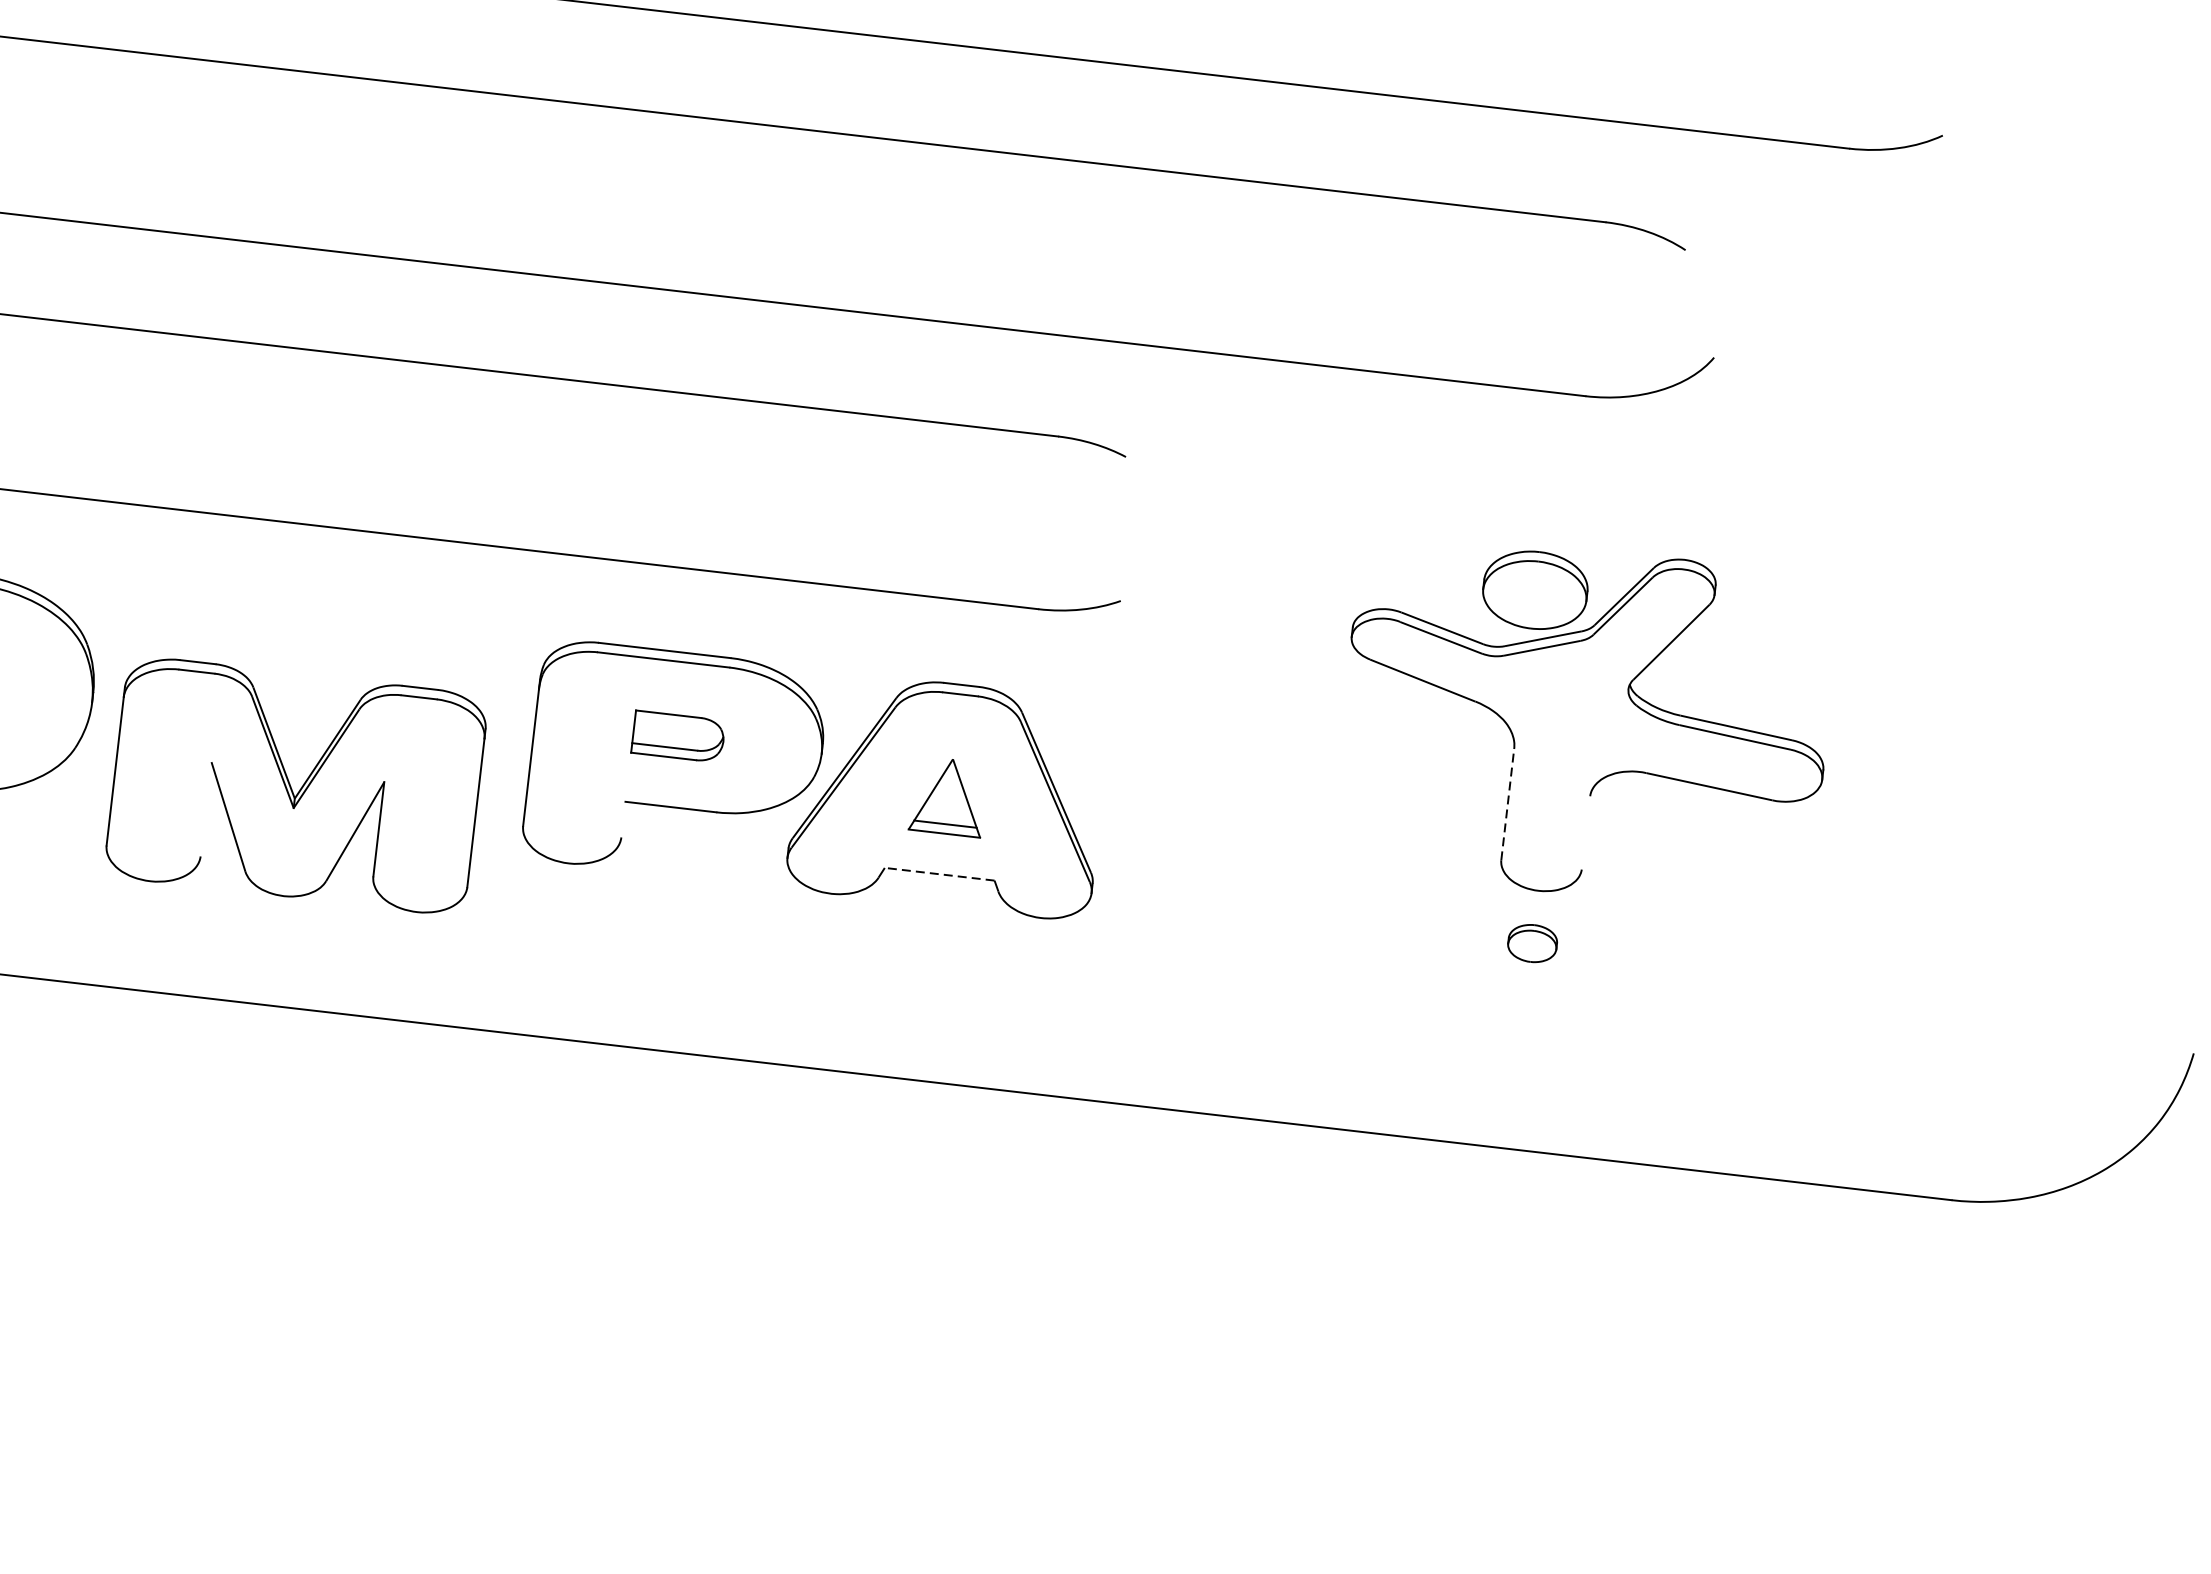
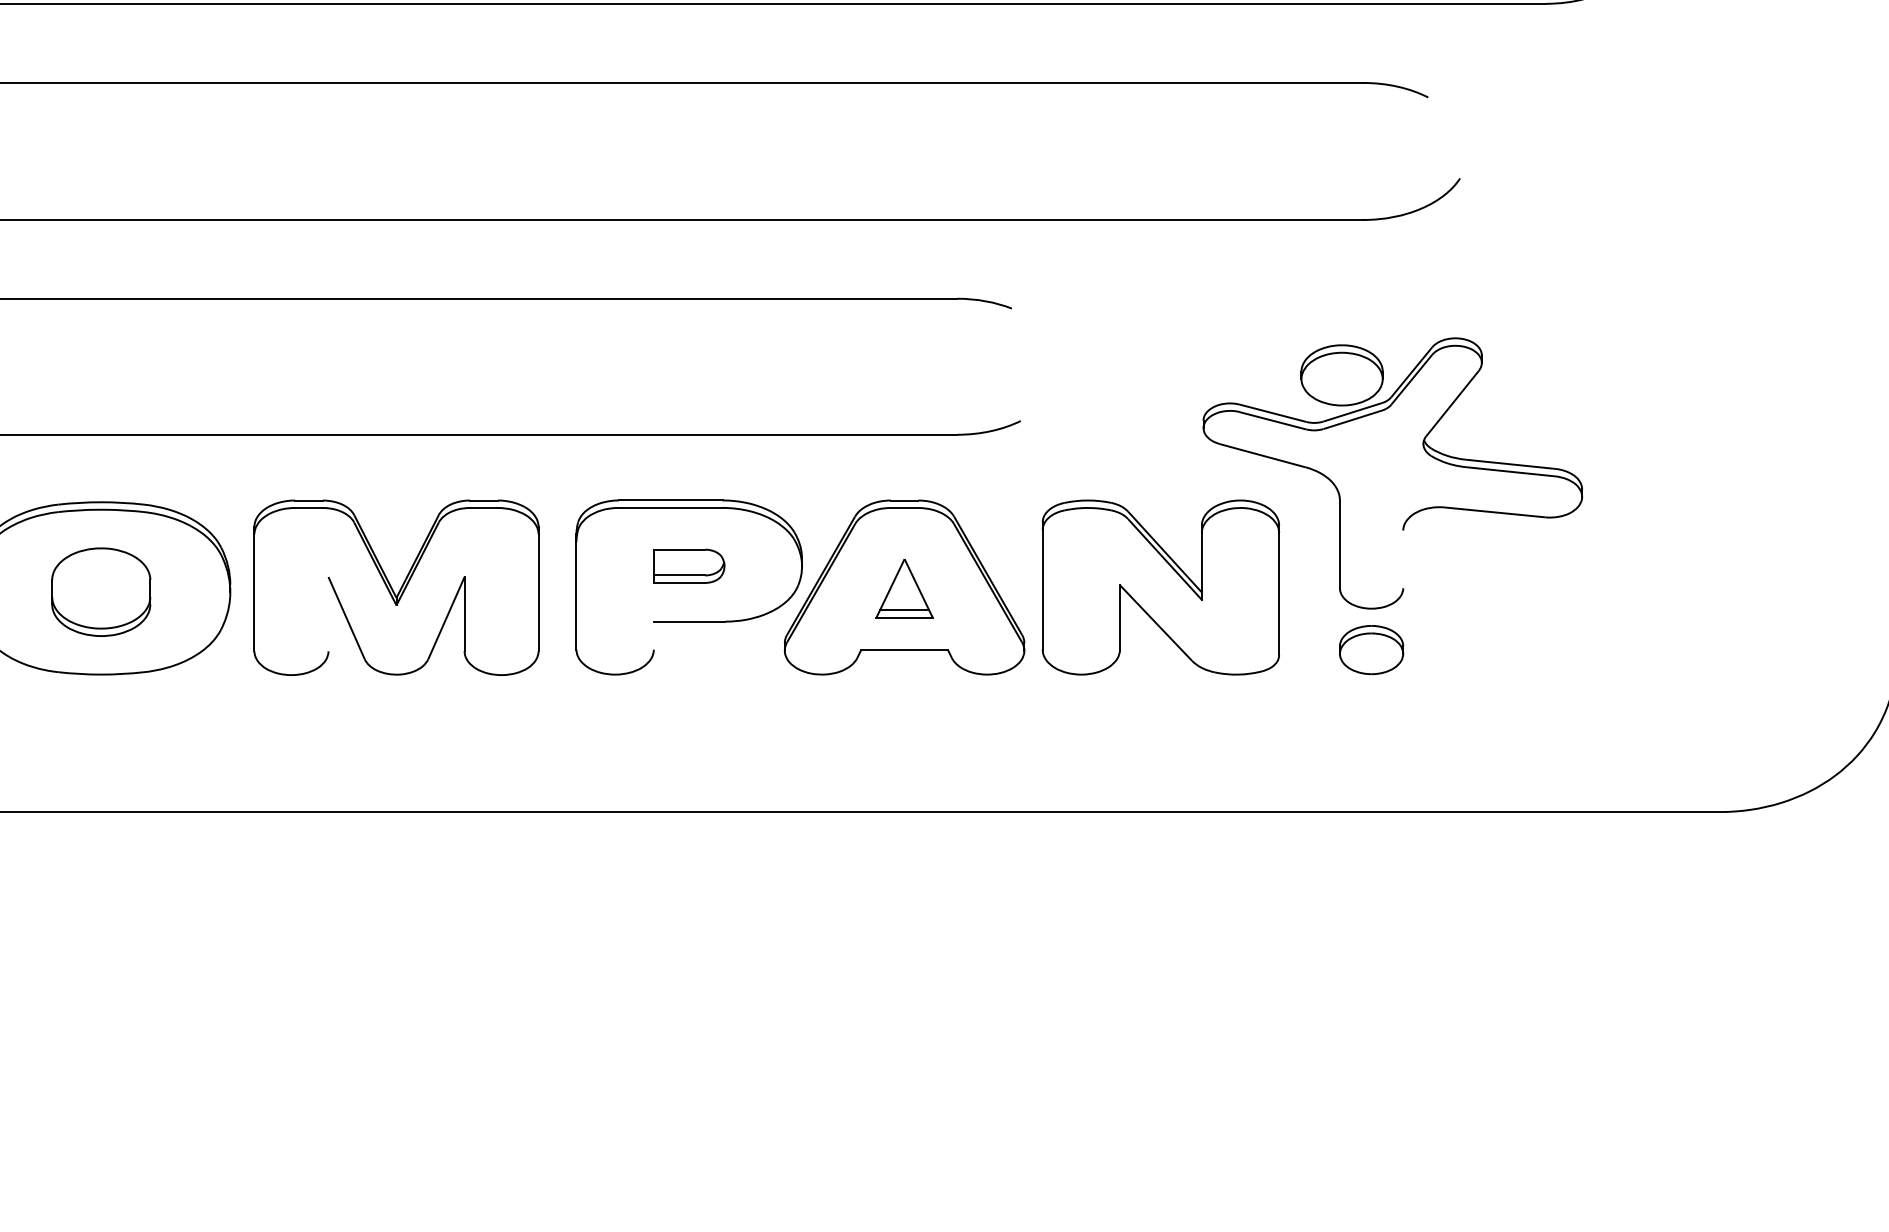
part: (296, 785) -> (396, 587), moved
line: (1507, 804) -> (1339, 544), dashed -> solid
part: (1273, 832) -> (1160, 587), added
line: (939, 873) -> (904, 649), dashed -> solid
part: (1532, 943) -> (1371, 650), size x1.67

